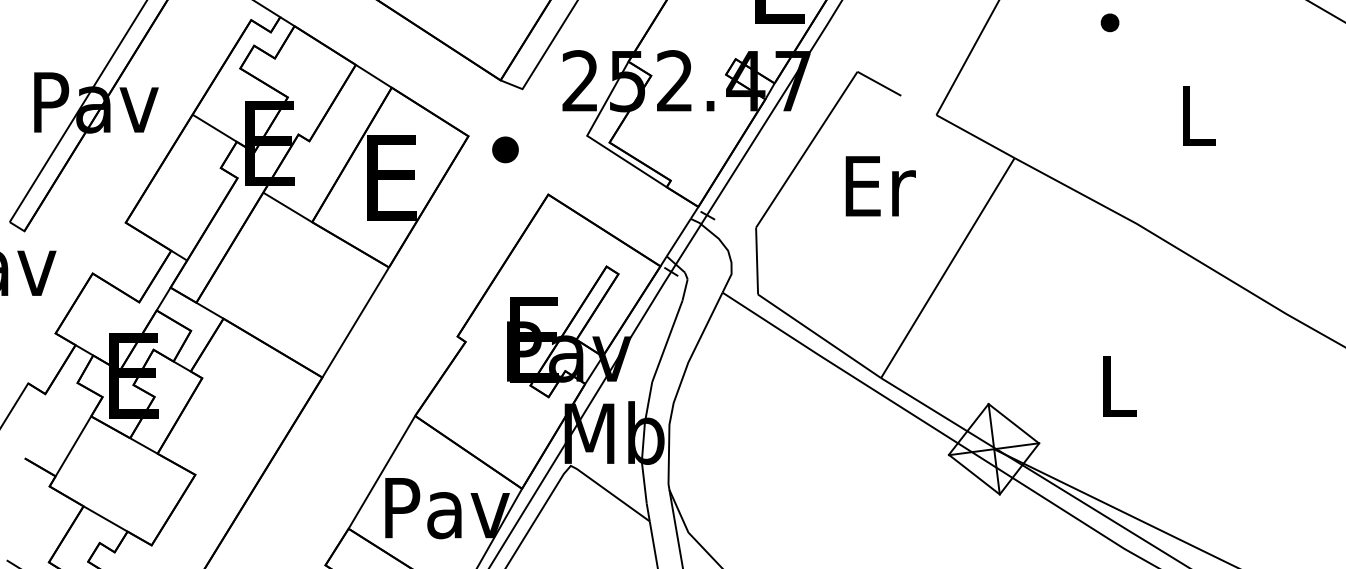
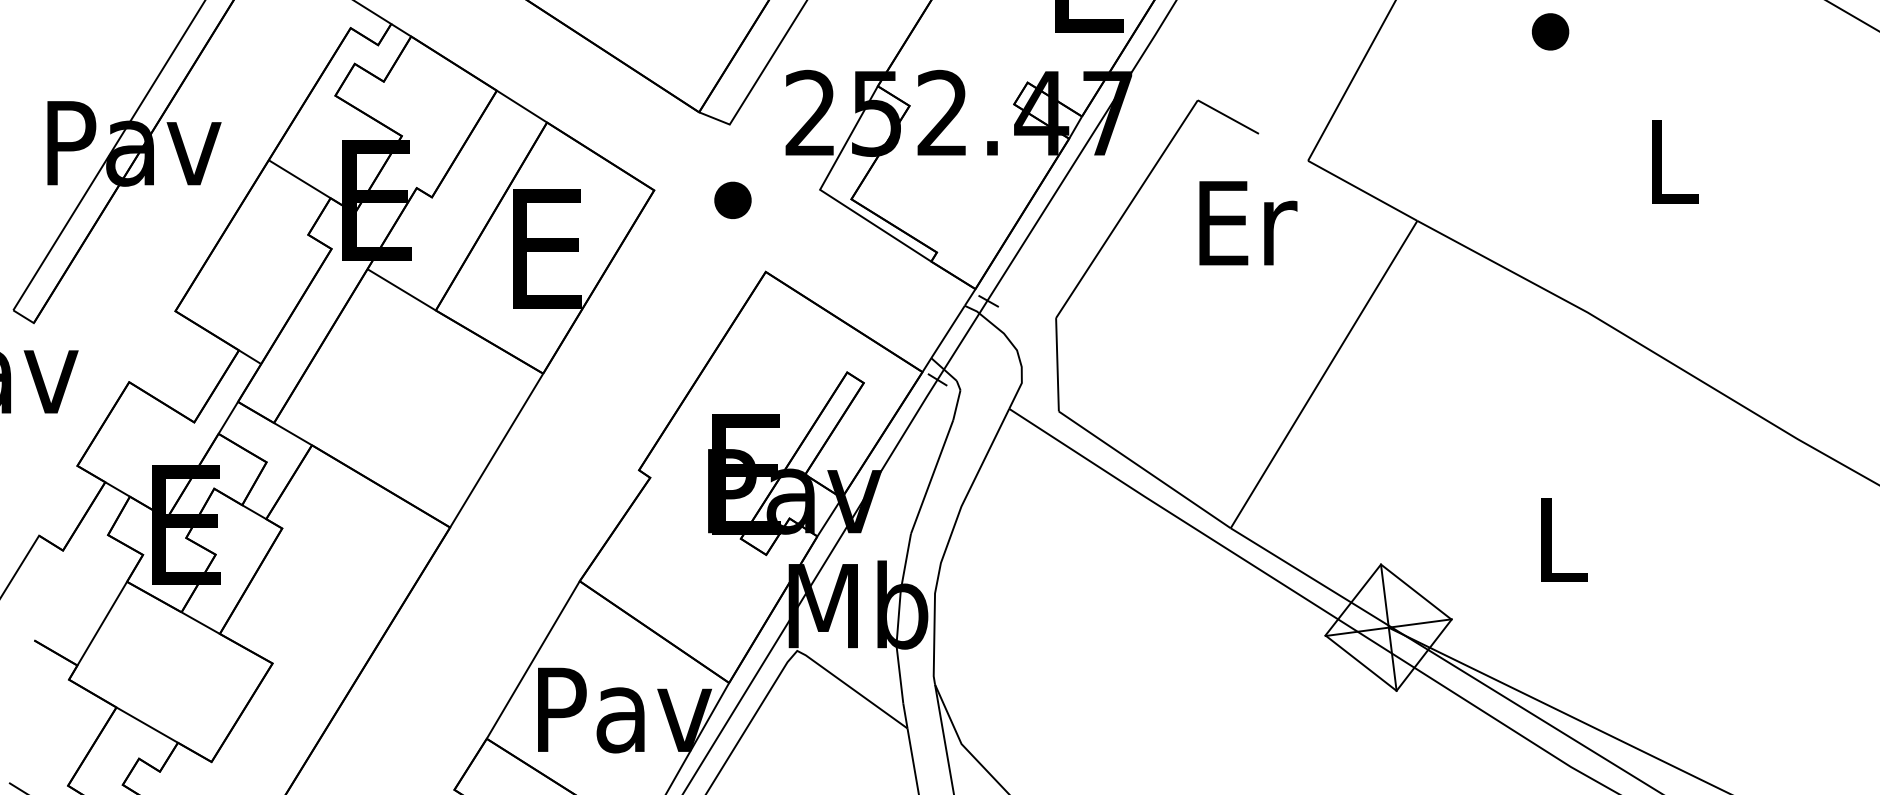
part: (1109, 22) -> (1550, 31), size x1.43
part: (505, 149) -> (732, 199), moved
text: (880, 186) -> (1248, 223), moved

